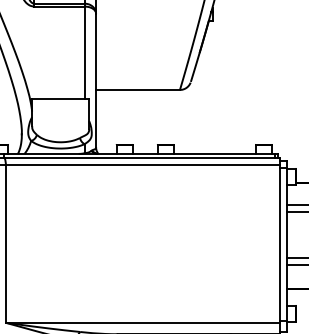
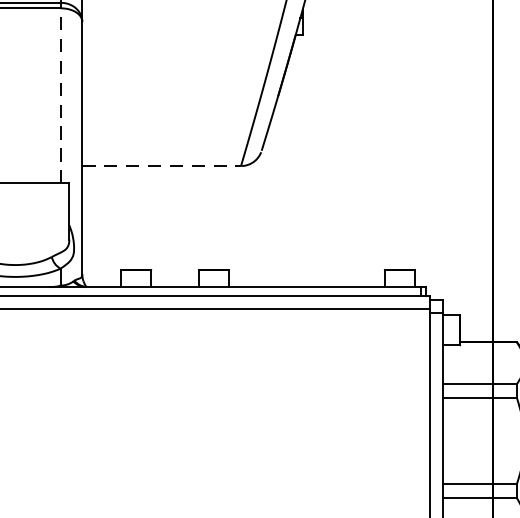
line: (84, 52) -> (60, 95), solid -> dashed
line: (138, 90) -> (162, 167), solid -> dashed

